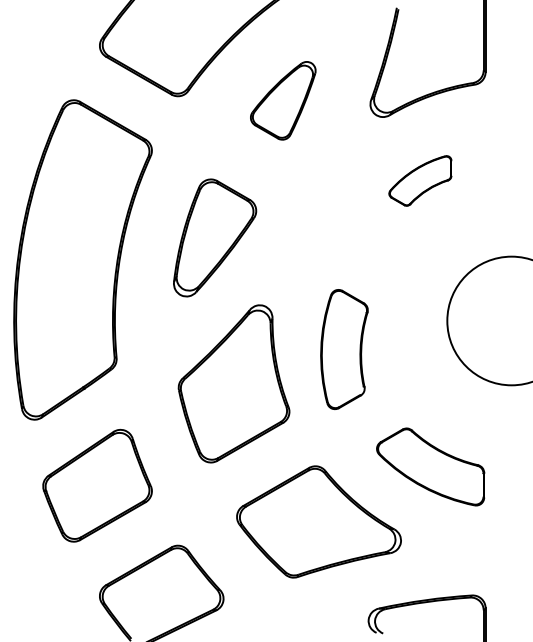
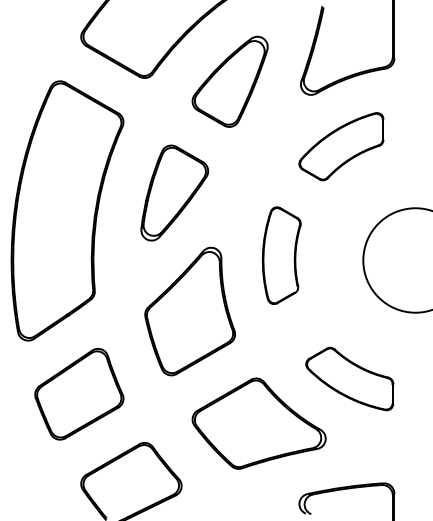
part: (282, 100) -> (229, 81), size x1.43
part: (420, 180) -> (341, 146), size x1.67
part: (344, 349) -> (281, 255), moved

